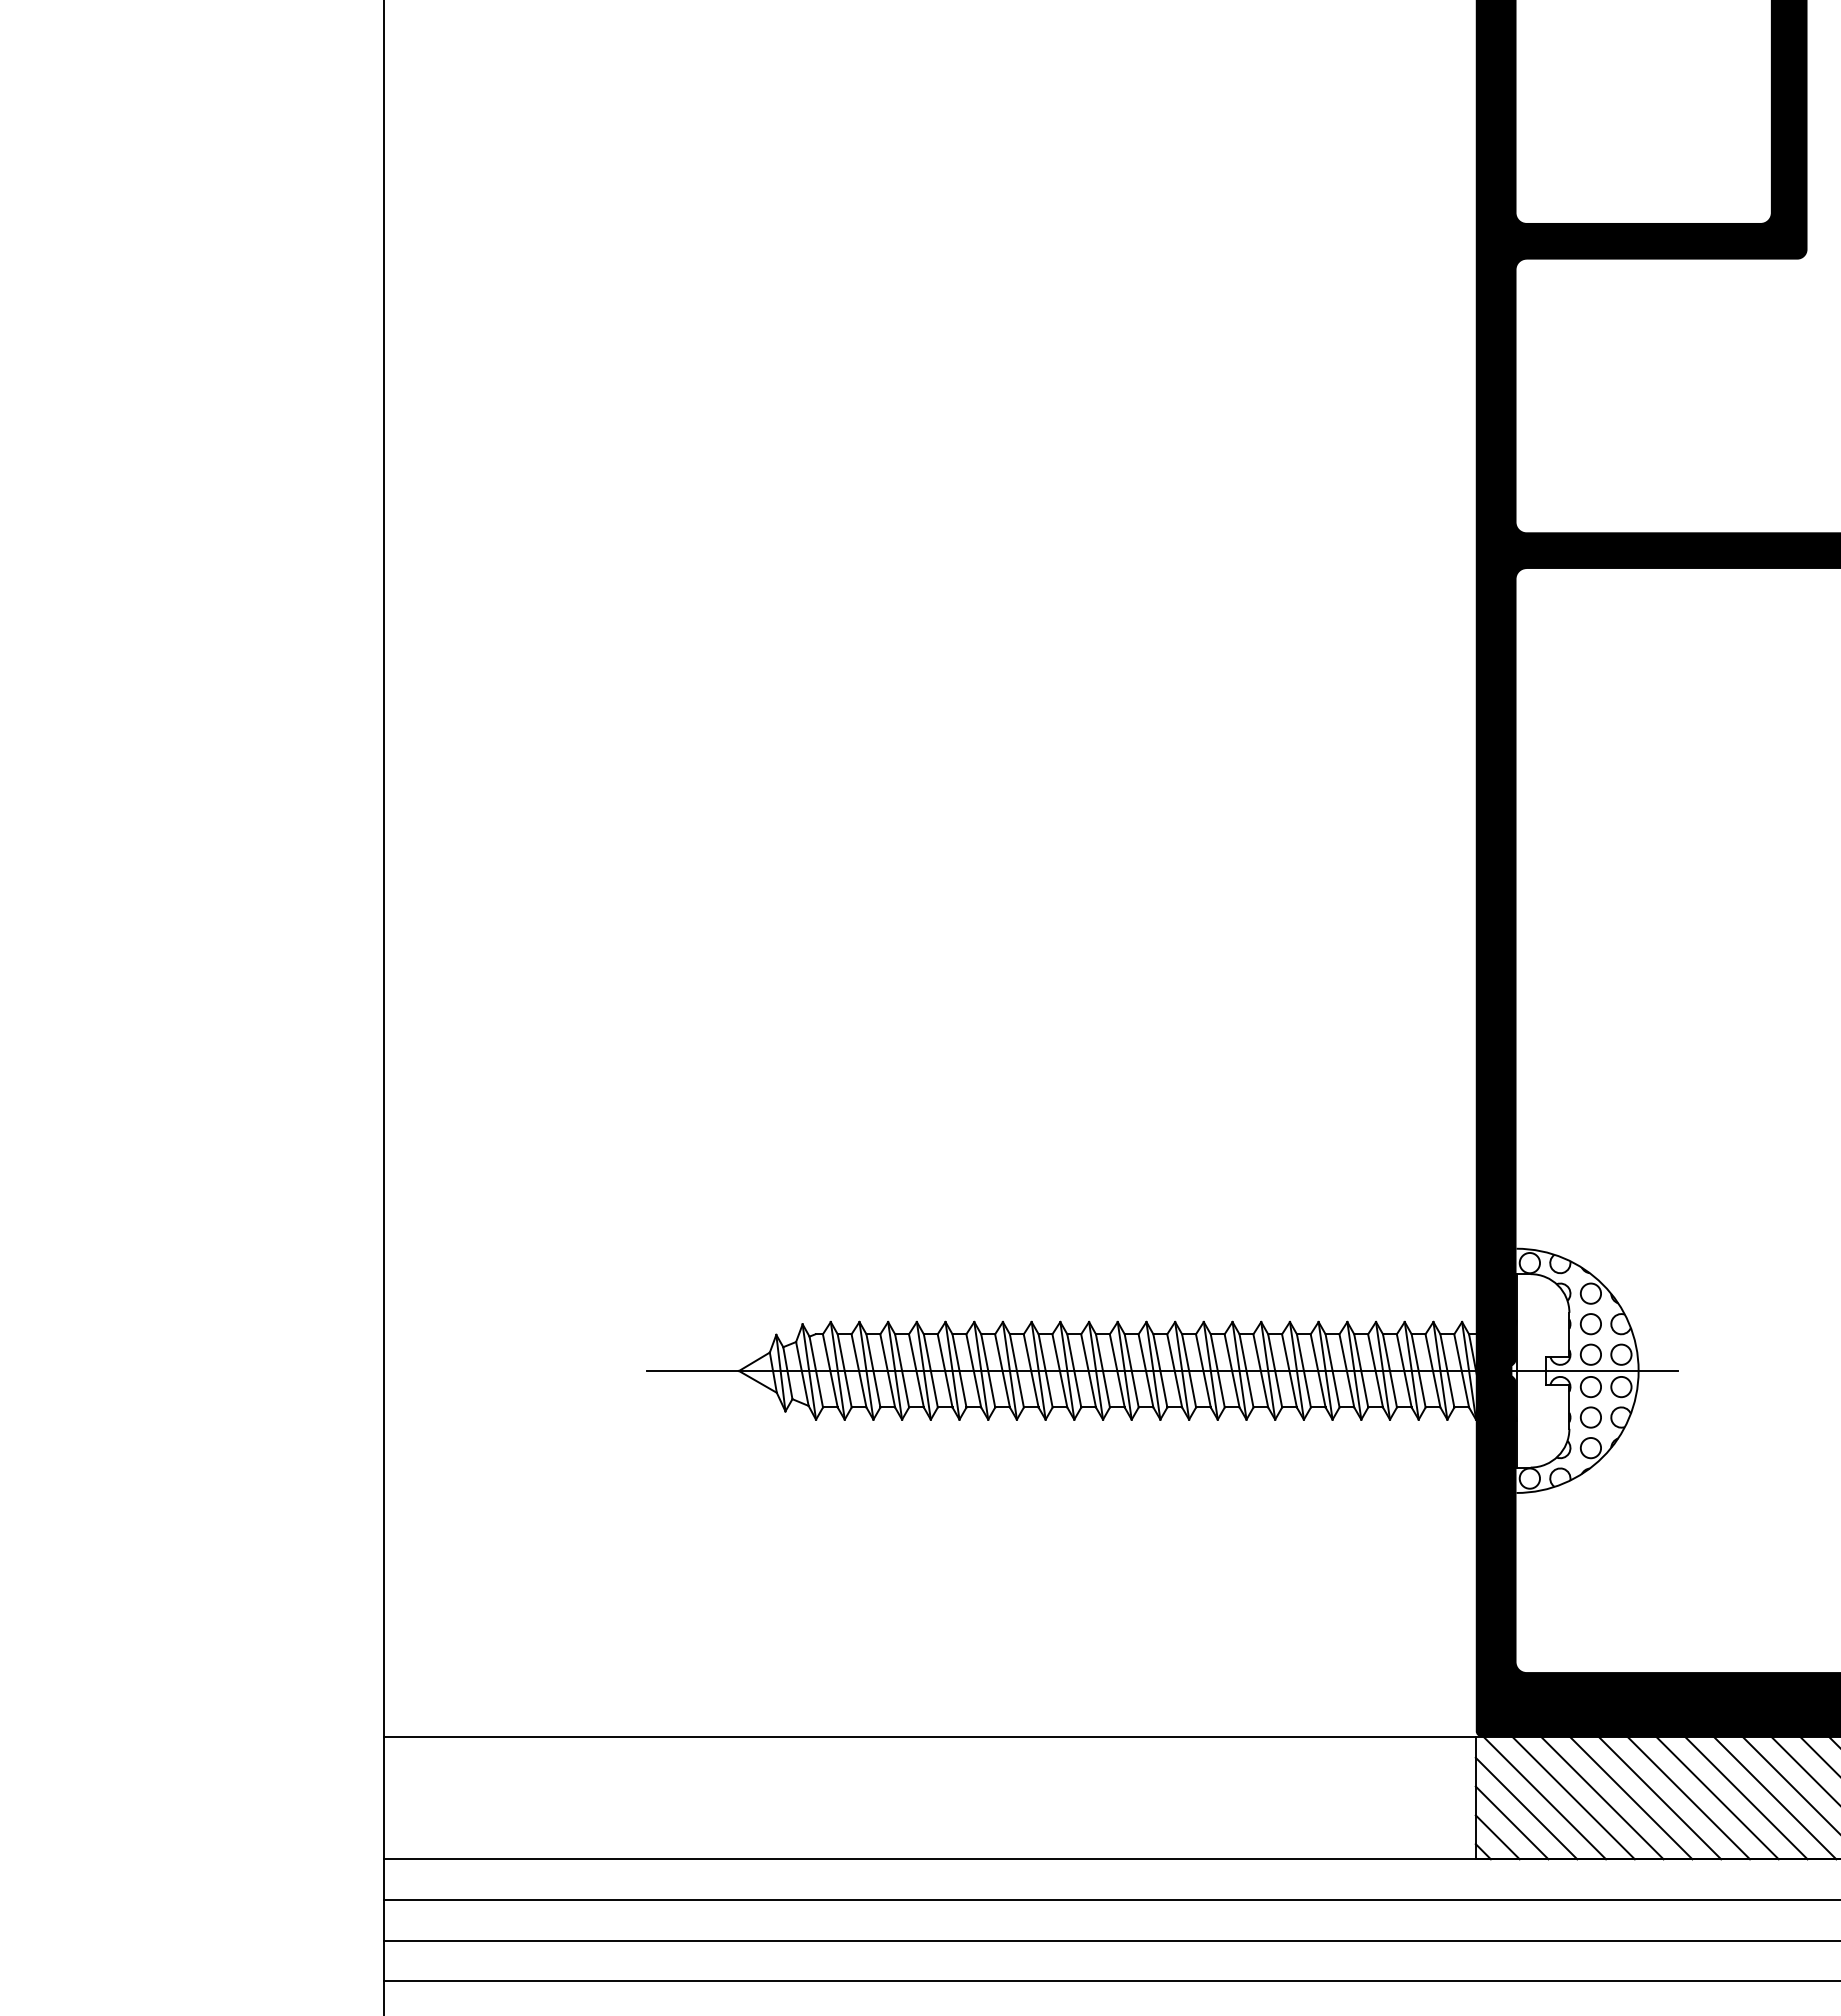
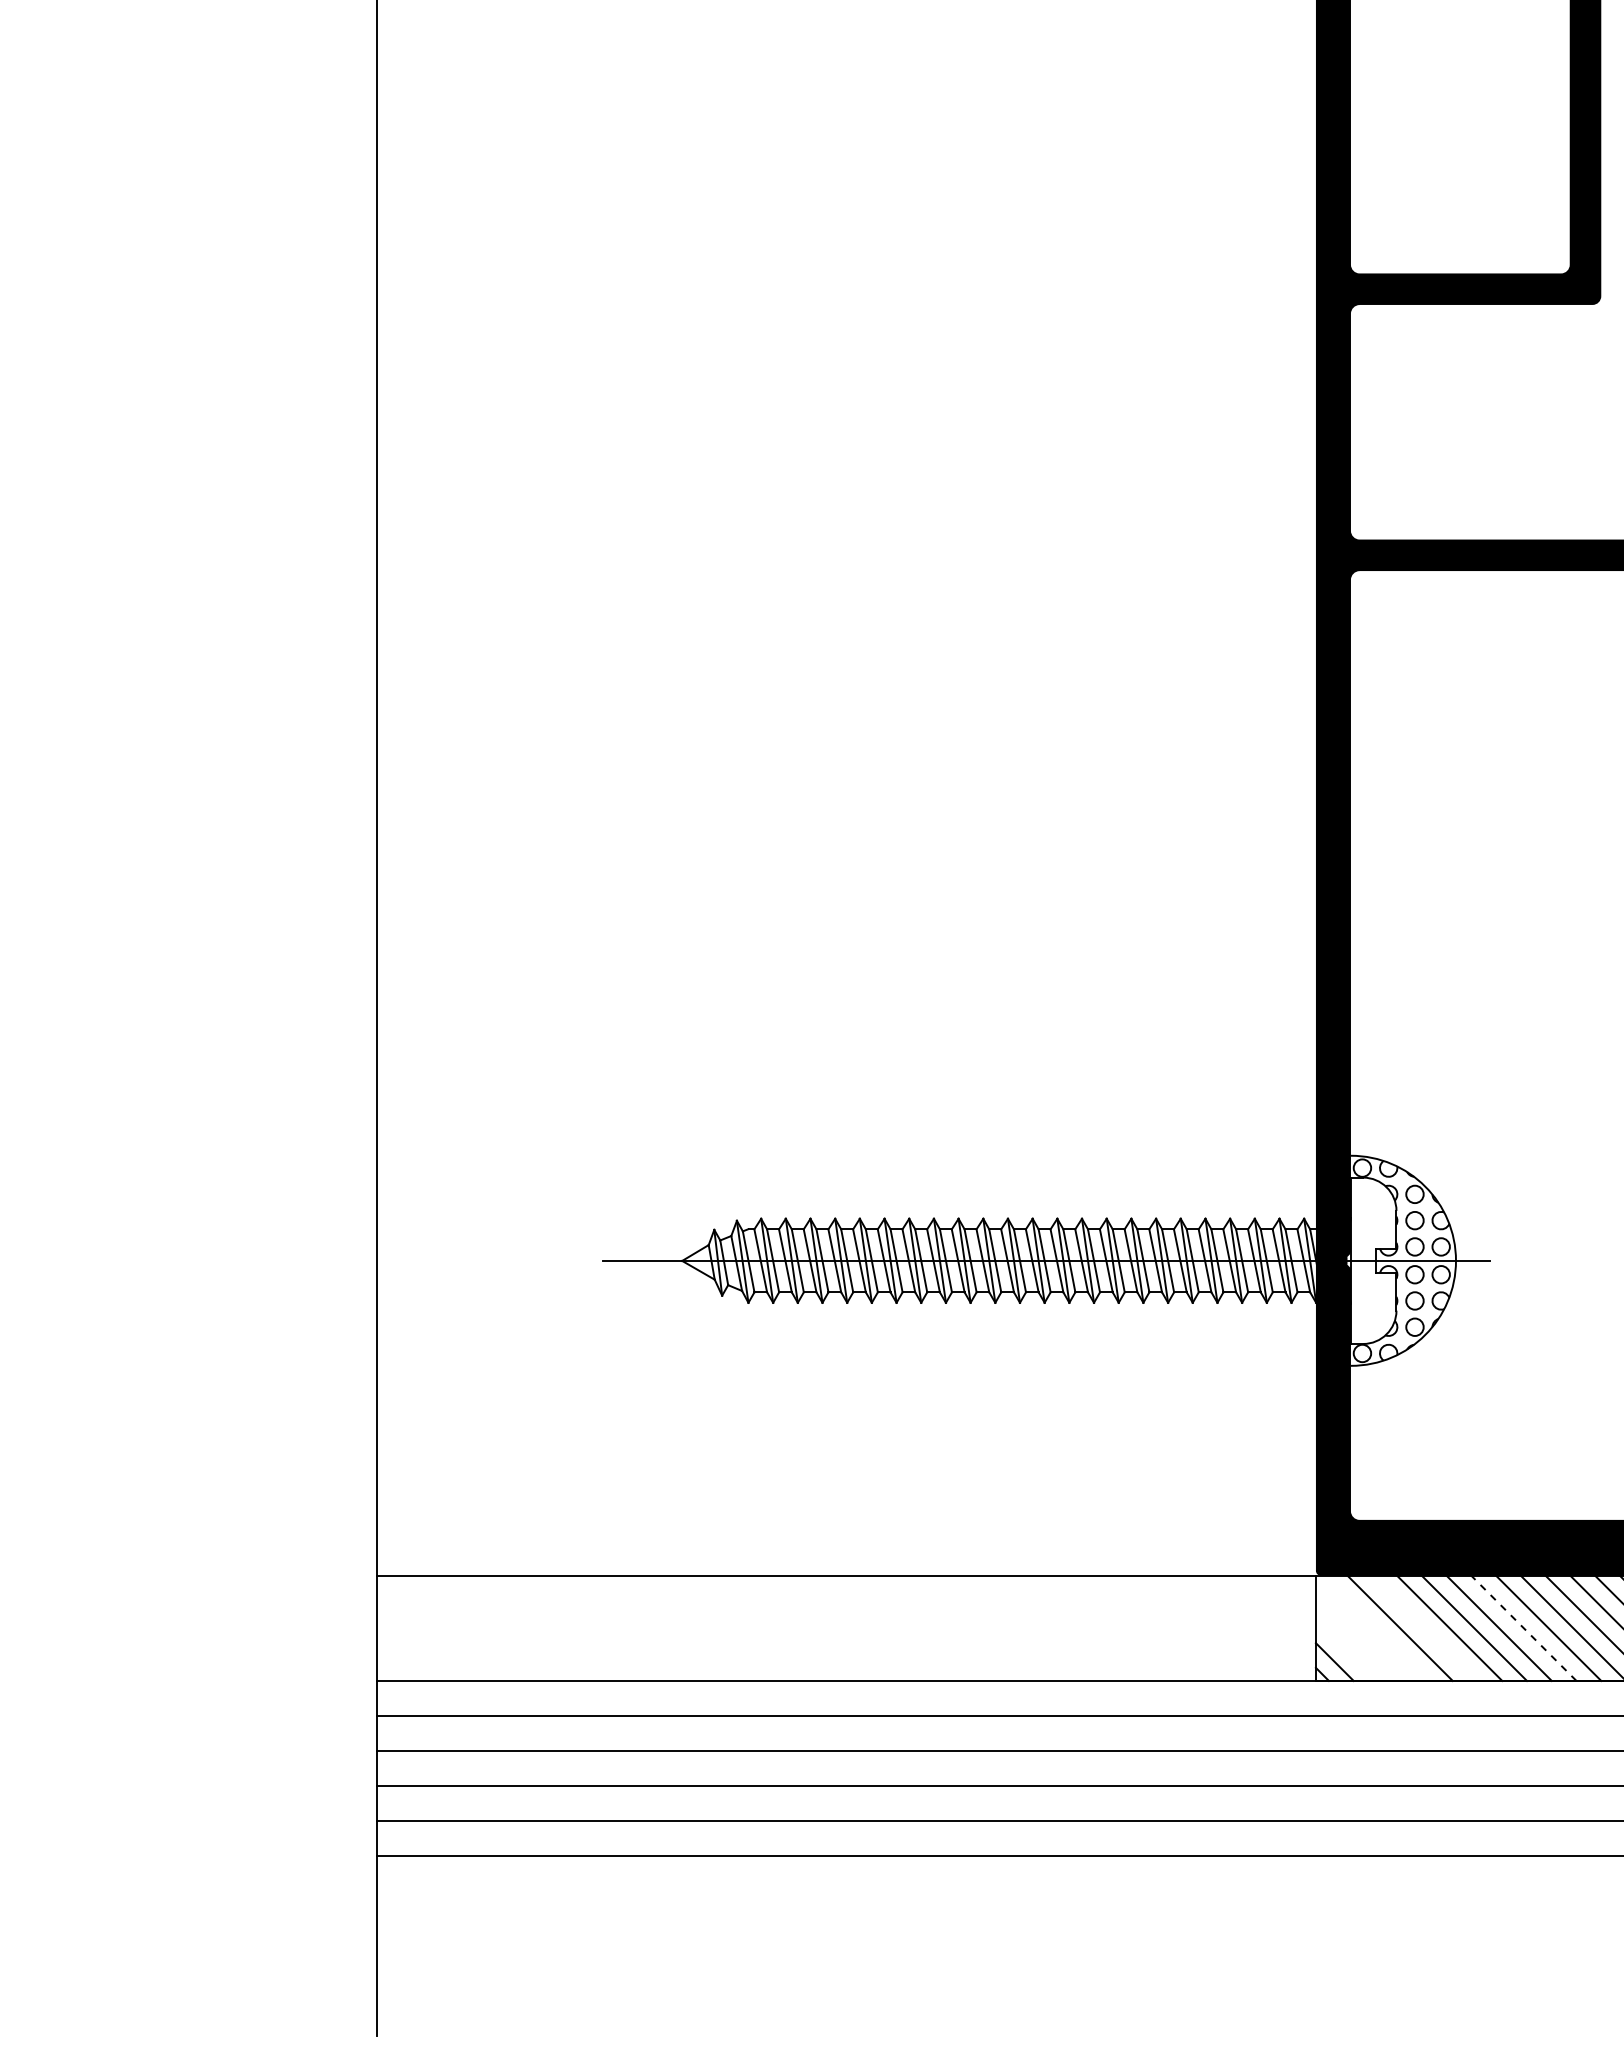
line: (1543, 1797) -> (1374, 1627), removed
line: (1602, 1797) -> (1424, 1627), removed
line: (1717, 1798) -> (1523, 1628), solid -> dashed
line: (1526, 1807) -> (1359, 1636), removed
line: (1511, 1822) -> (1346, 1649), removed

